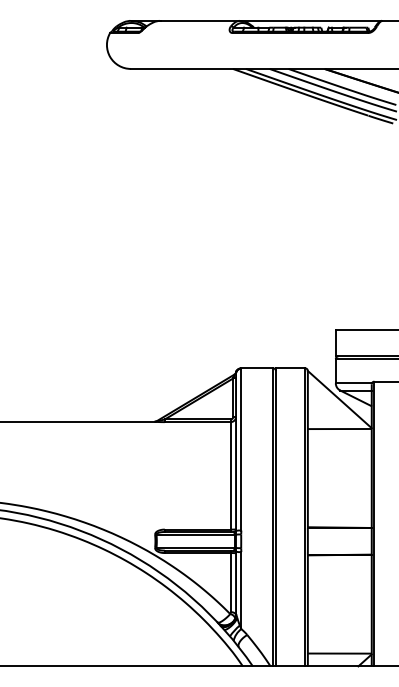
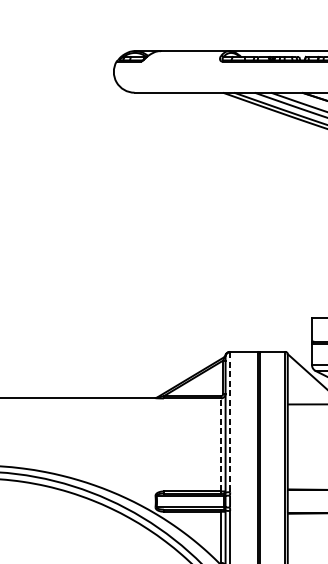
line: (241, 449) -> (230, 422), solid -> dashed
line: (230, 475) -> (220, 444), solid -> dashed

